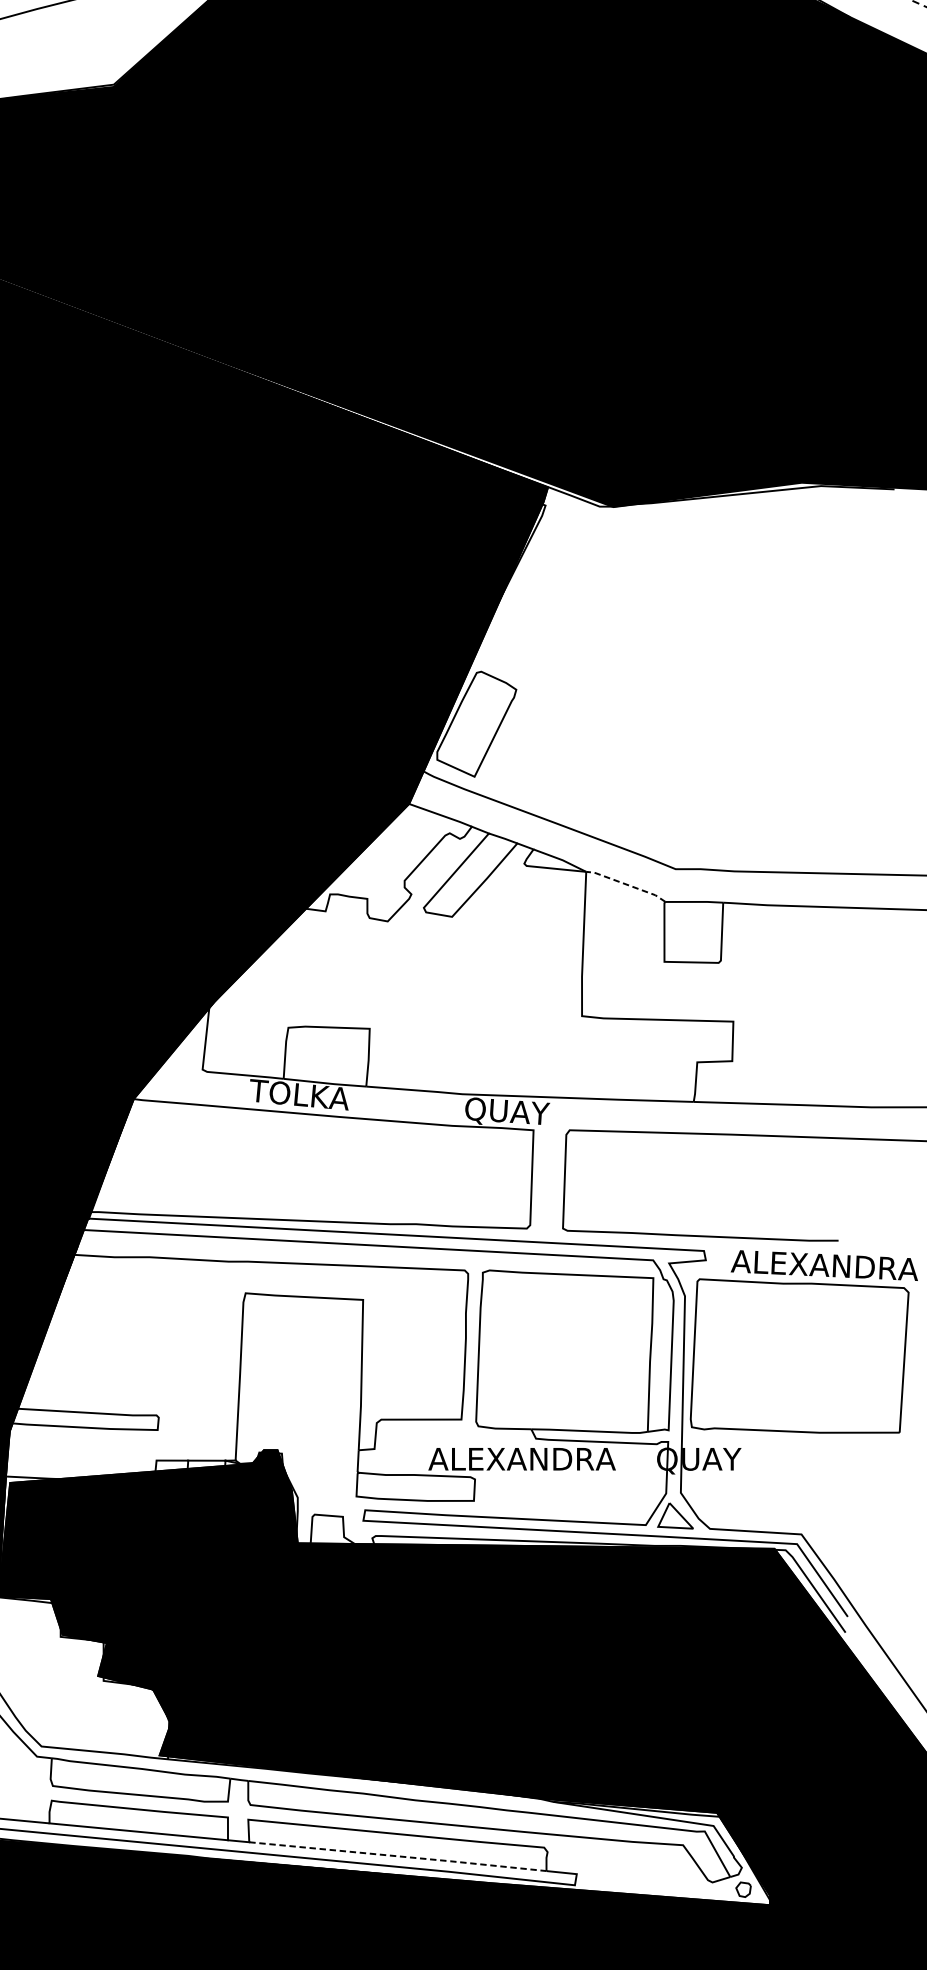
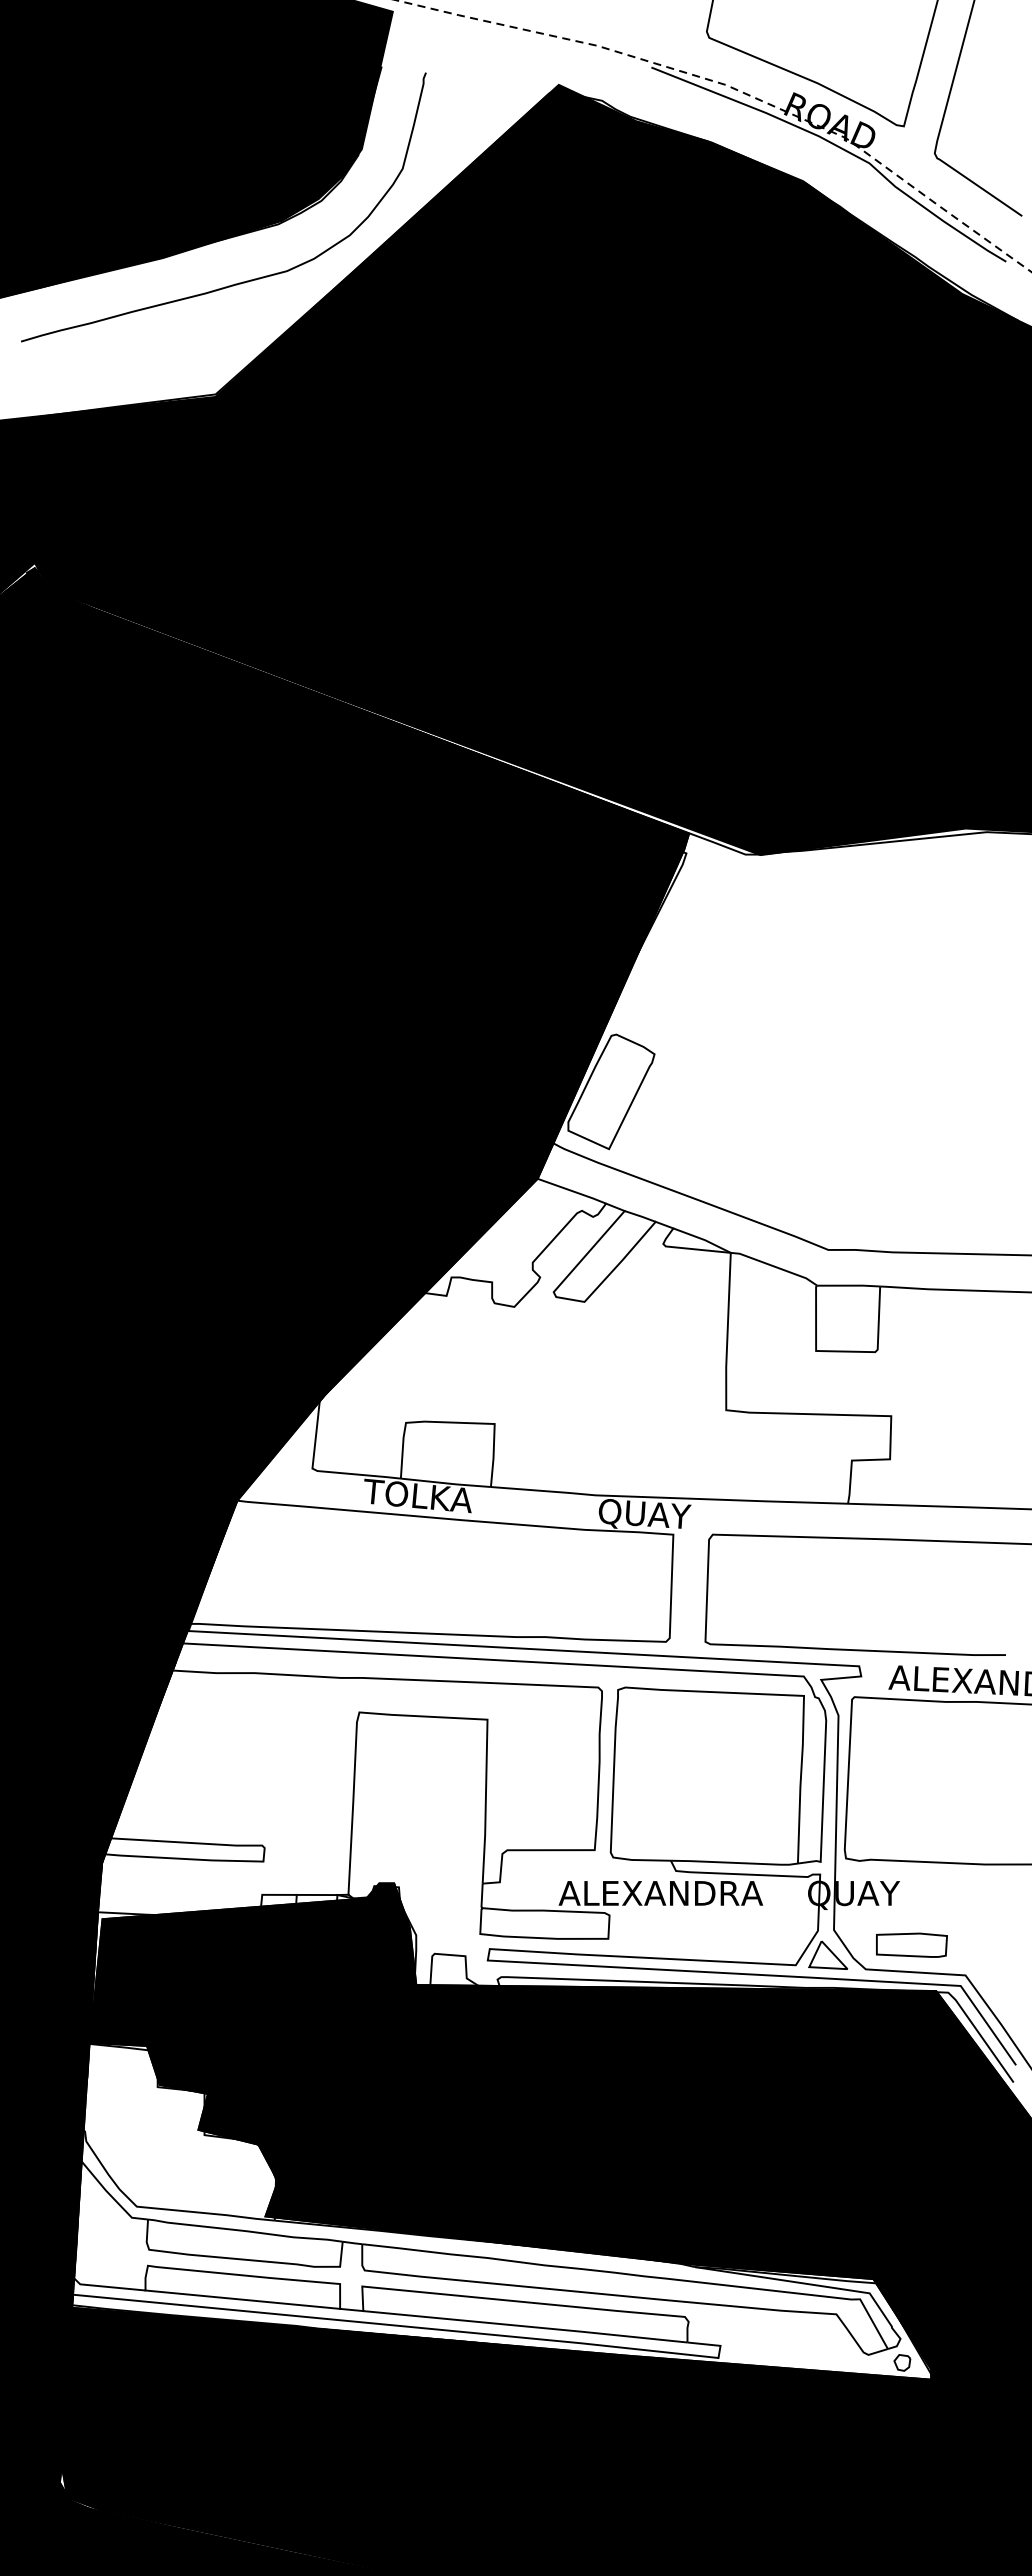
line: (627, 884) -> (775, 1266), dashed -> solid
part: (751, 1506) -> (911, 1944), added
line: (398, 1856) -> (526, 2326), dashed -> solid

